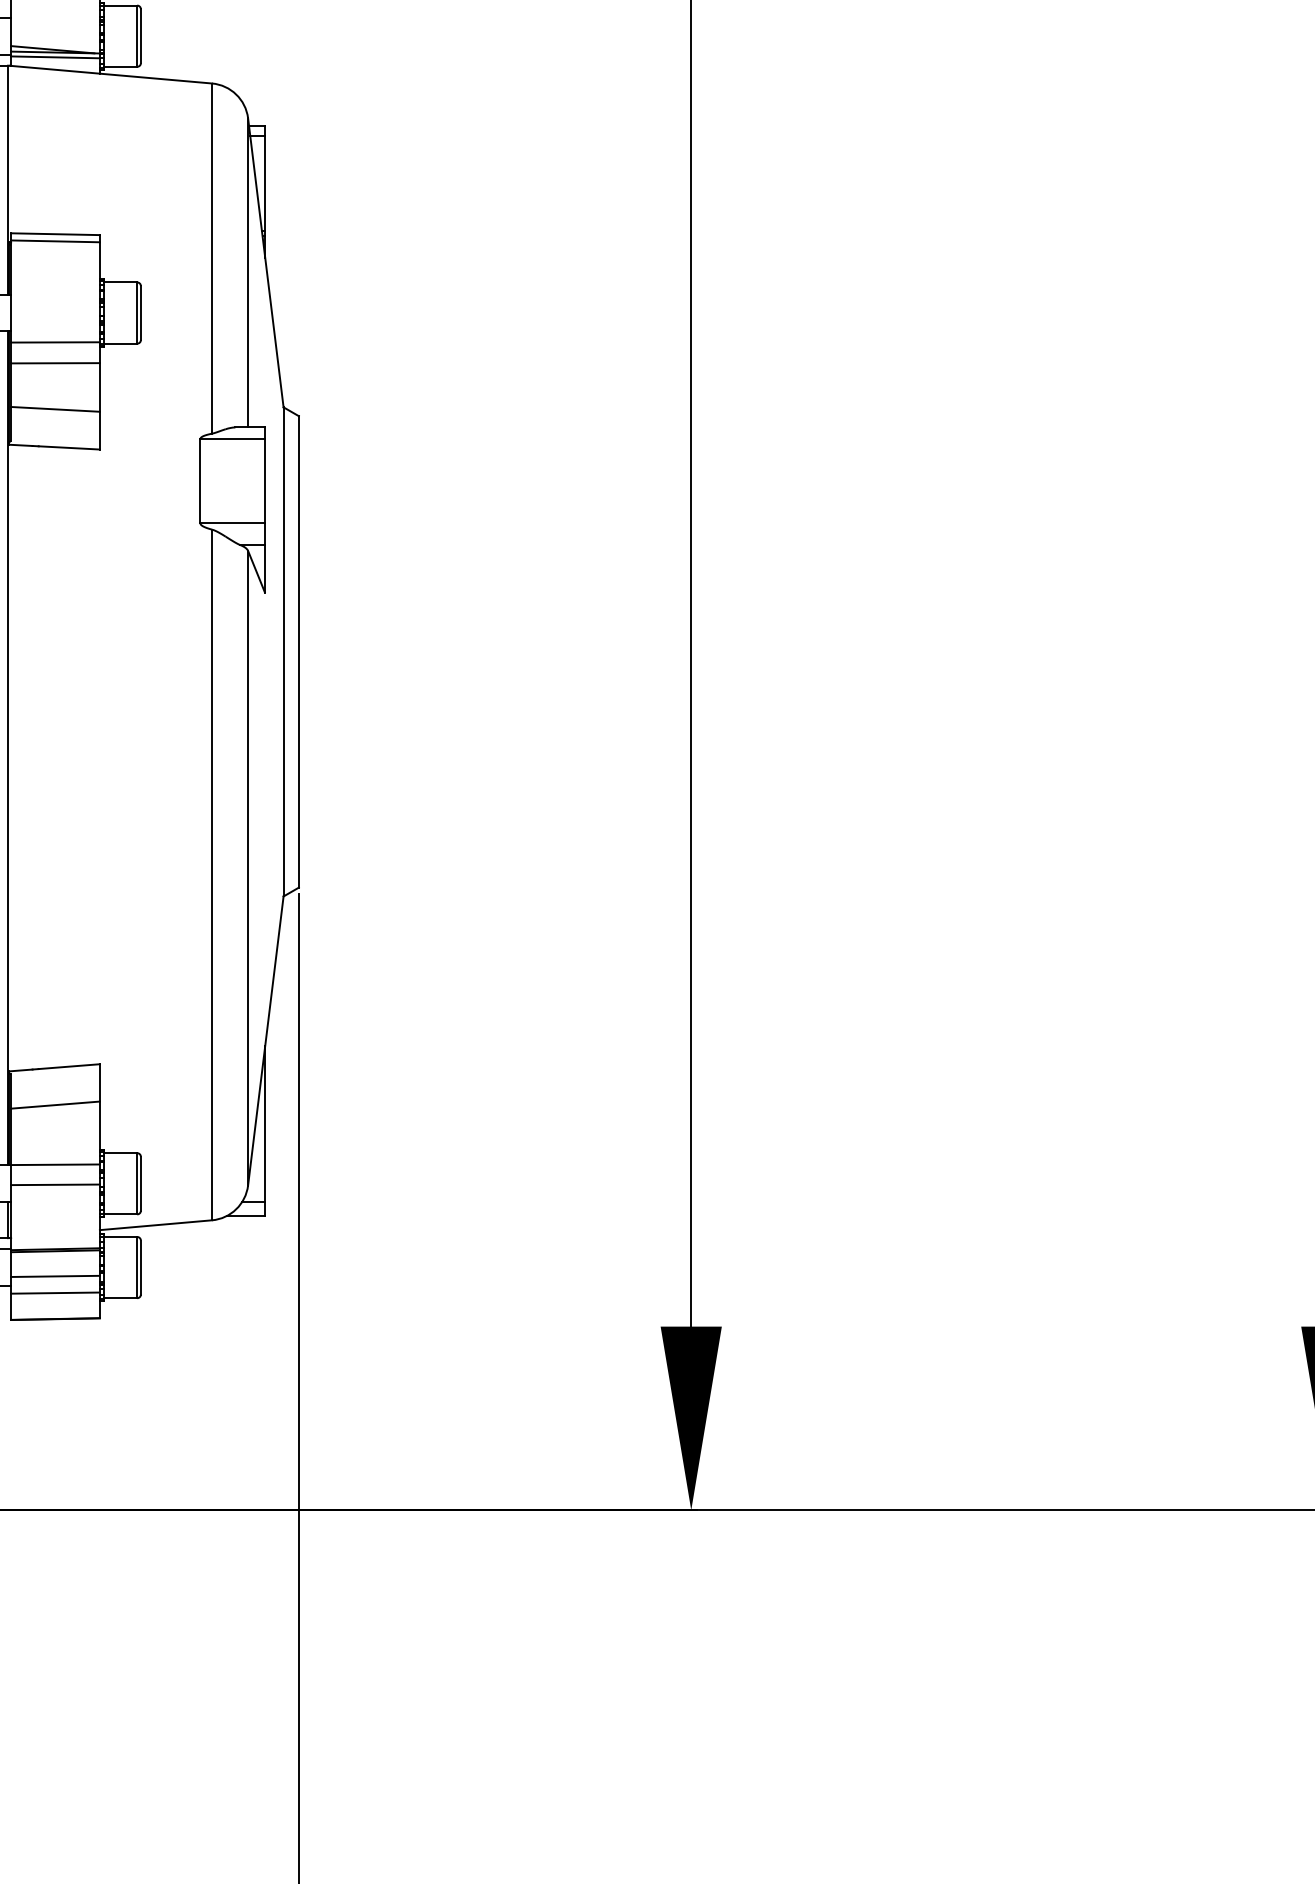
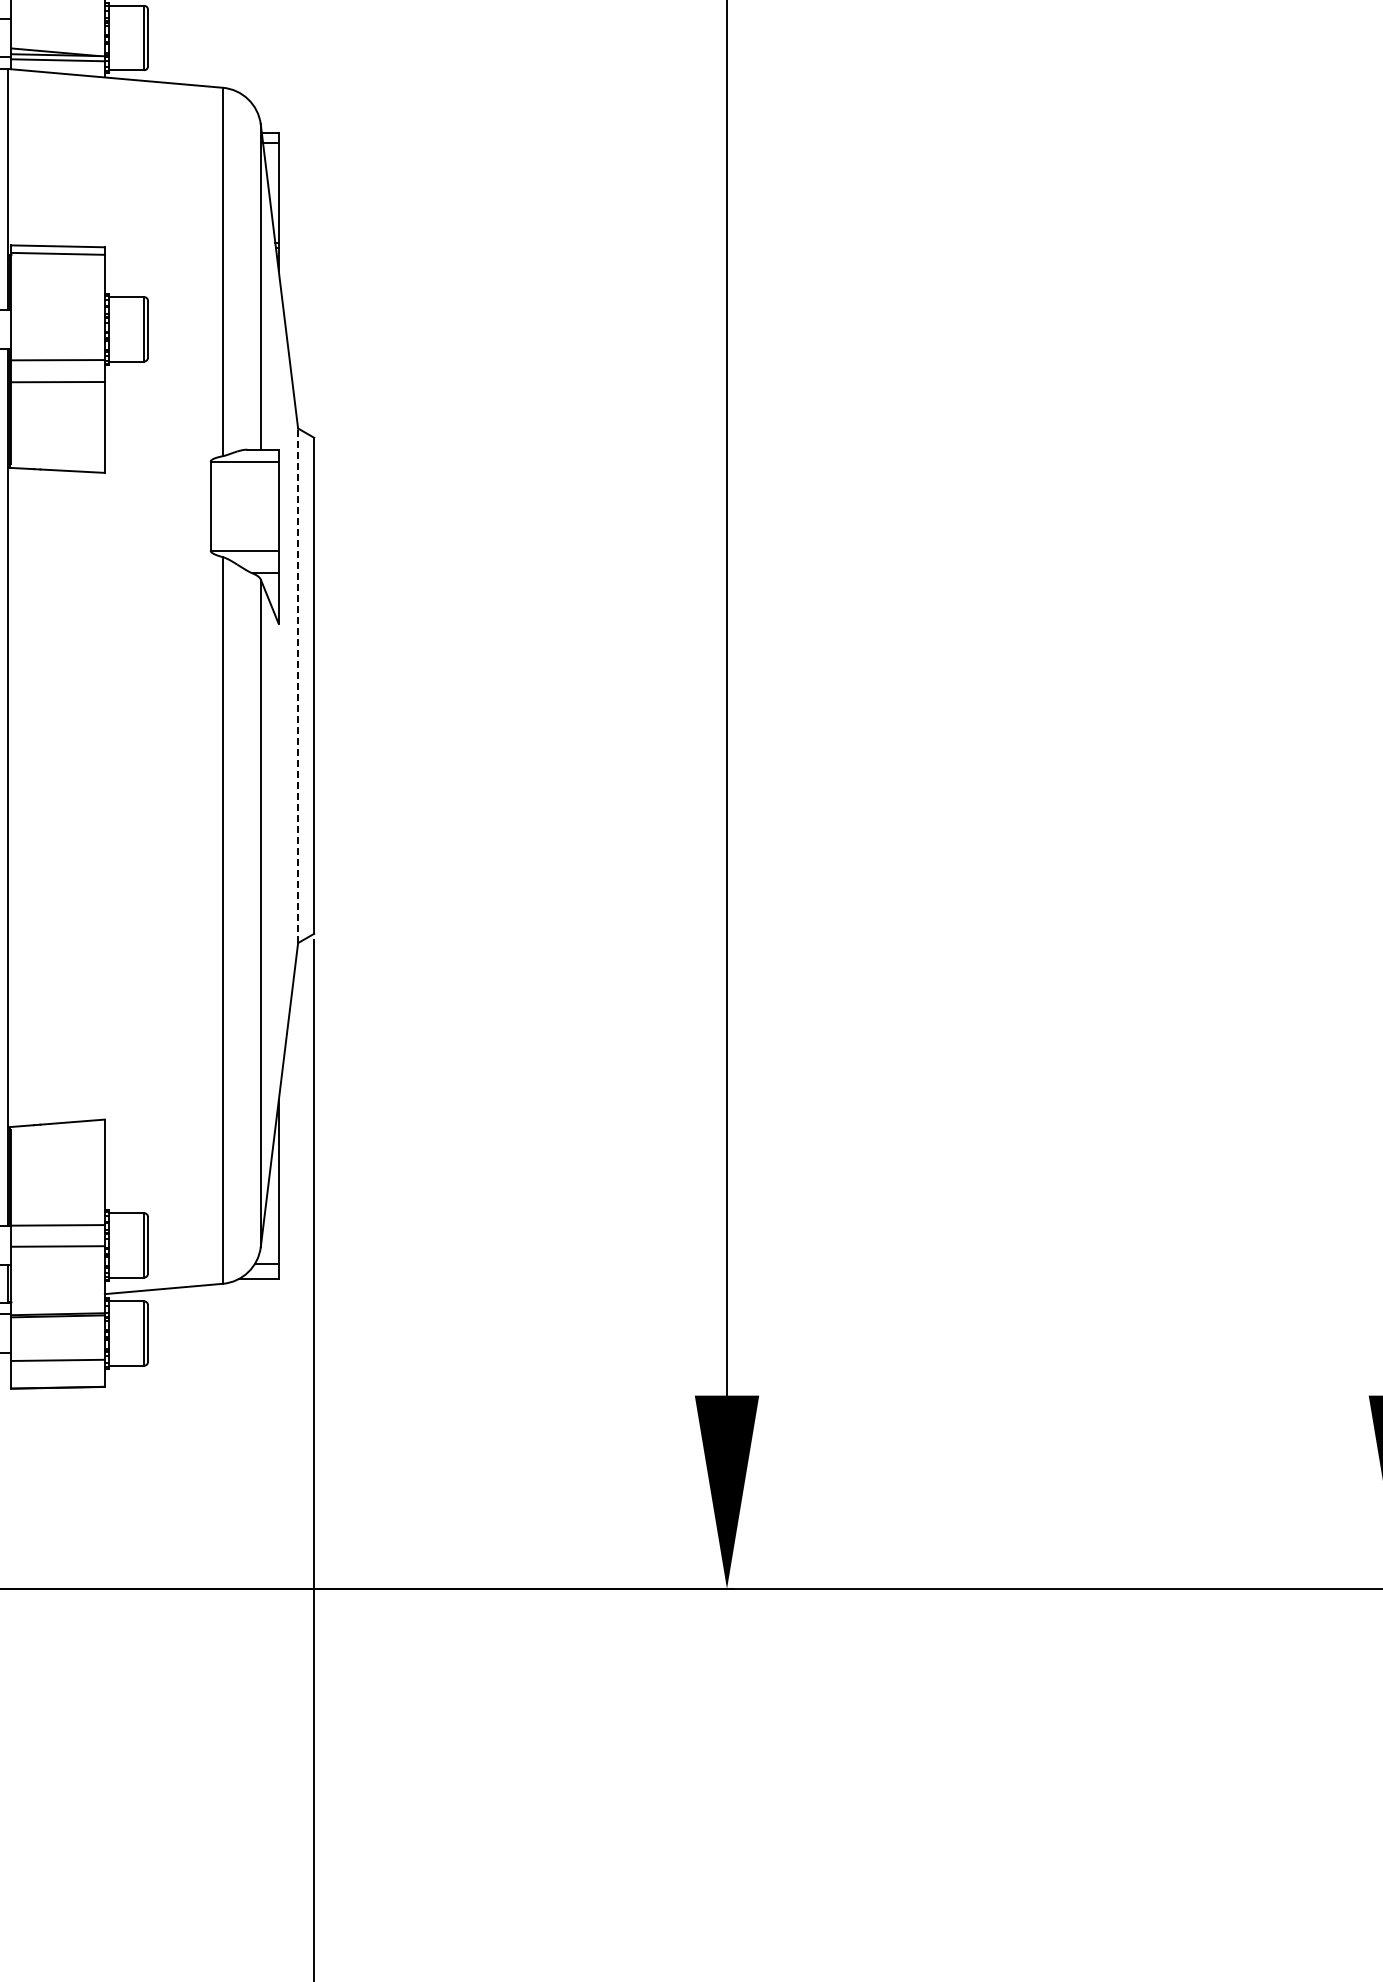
line: (54, 409) -> (57, 430), removed
line: (283, 651) -> (298, 685), solid -> dashed
line: (54, 1105) -> (57, 1162), removed
line: (54, 1276) -> (57, 1342), removed

